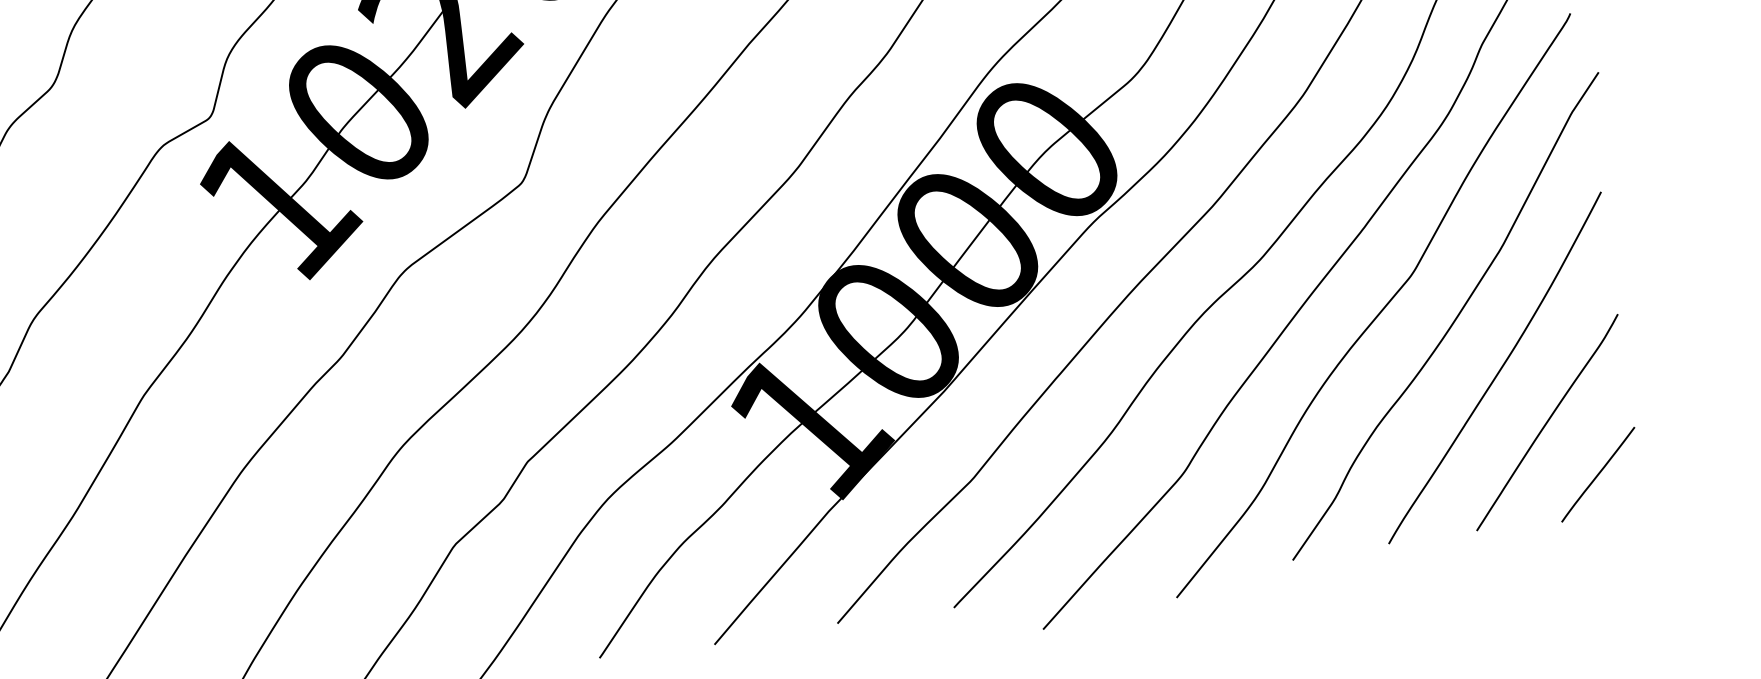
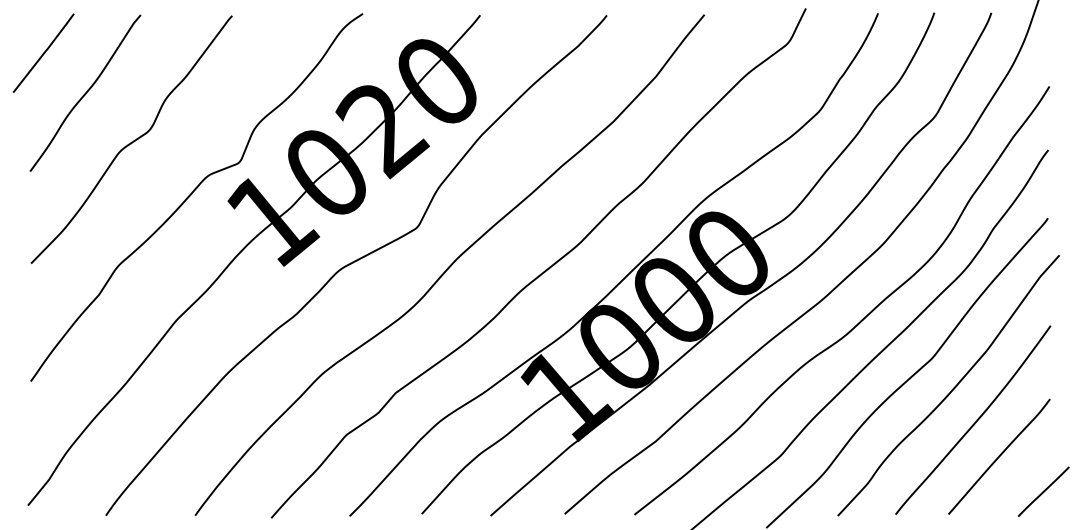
line: (1597, 474) -> (1043, 491), moved

